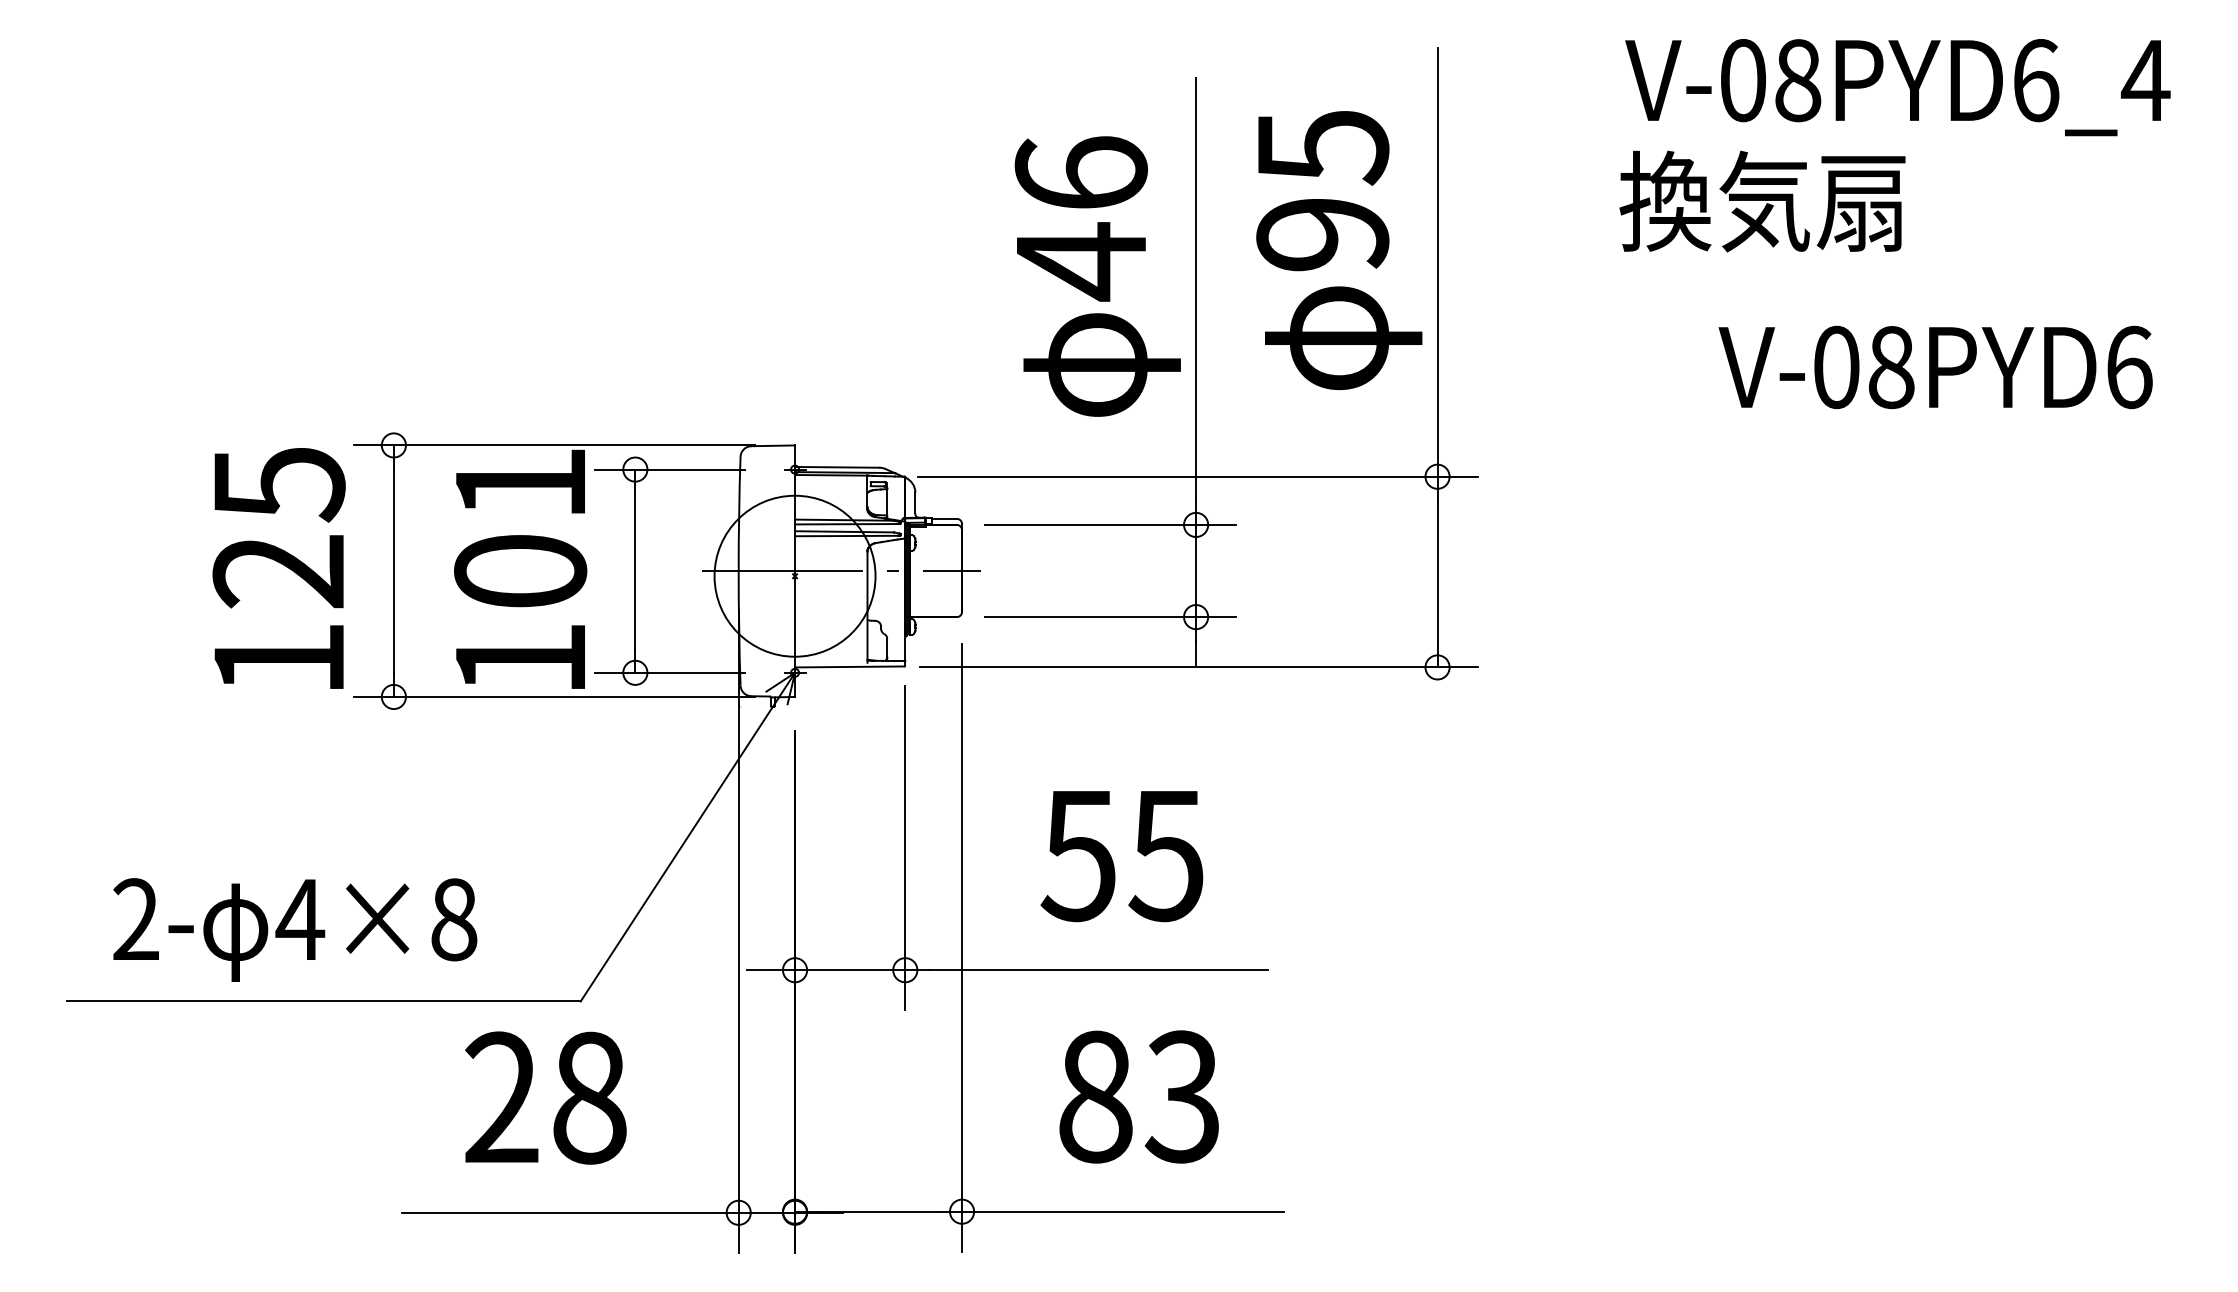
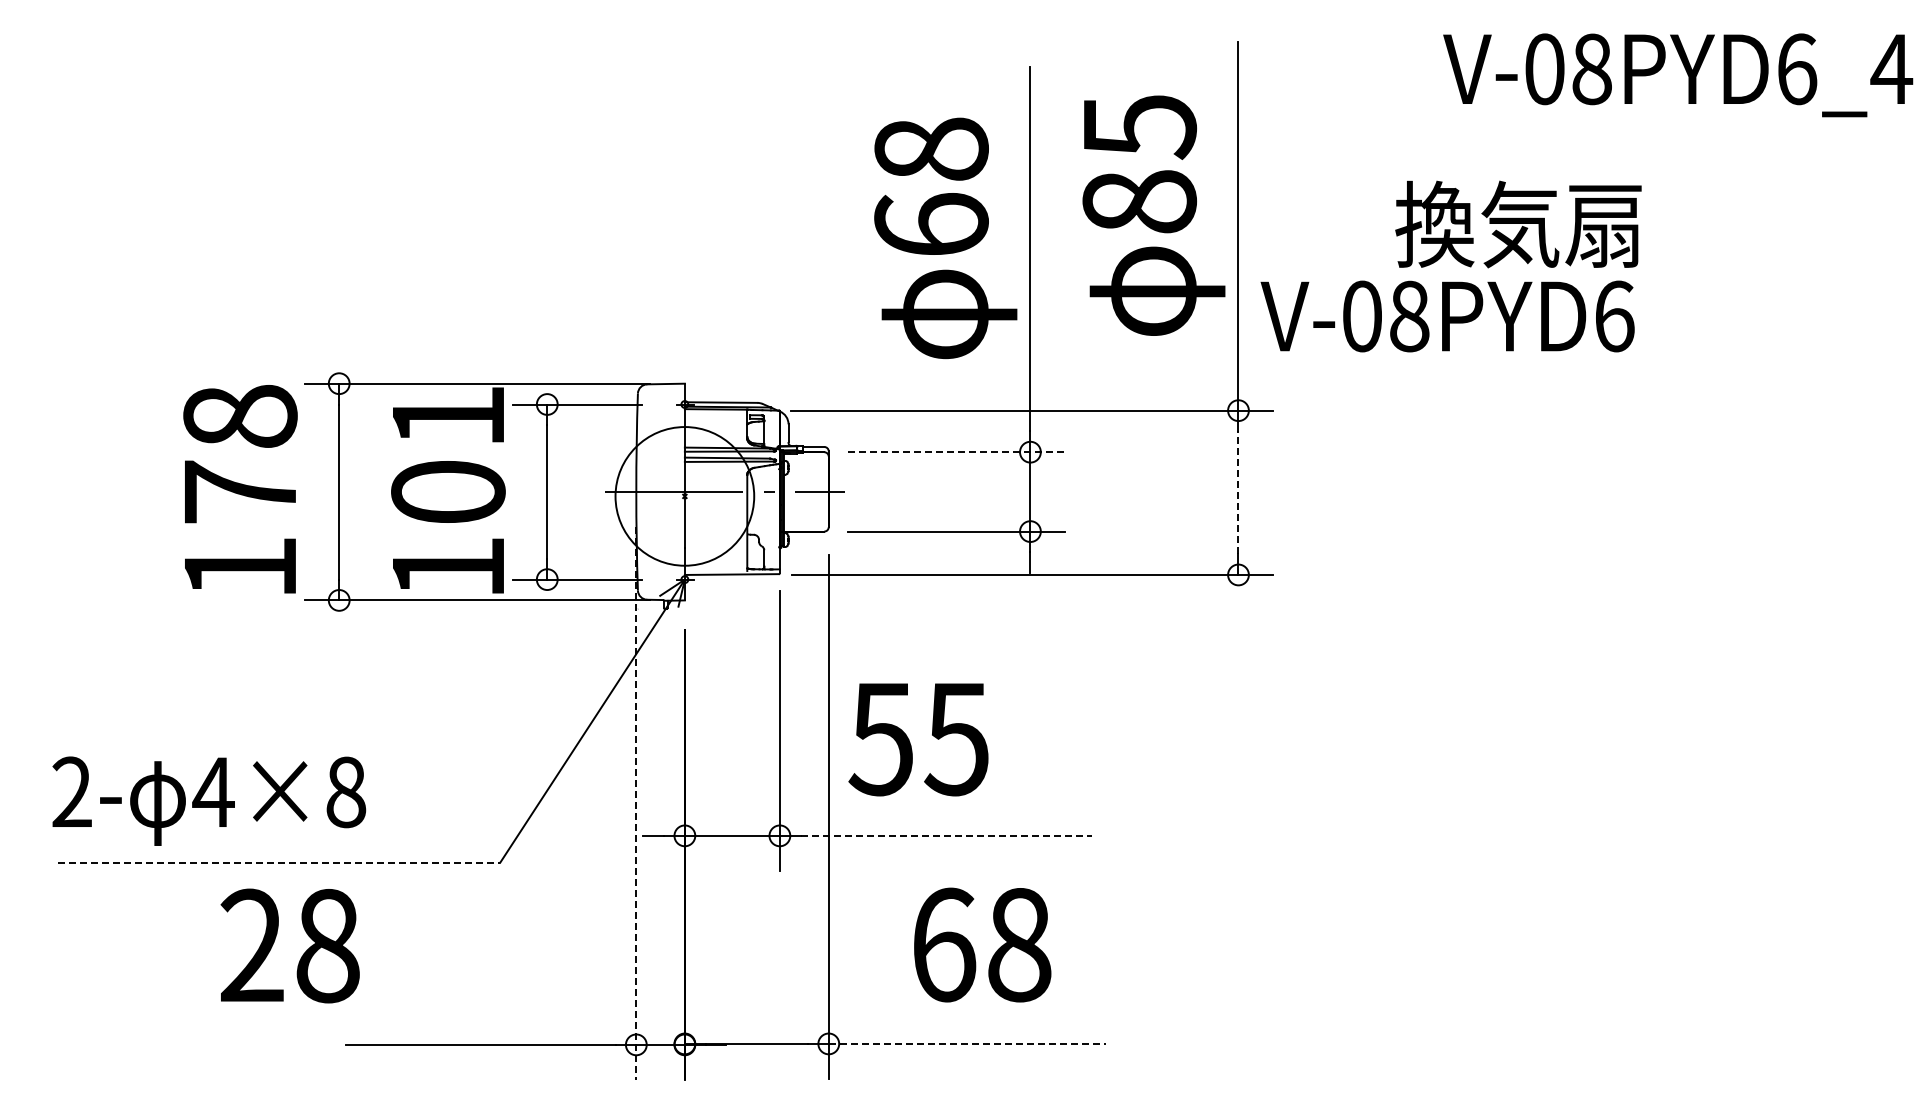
text: (1898, 87) -> (1678, 75), moved
text: (1762, 201) -> (1518, 224), moved
text: (1081, 218) -> (931, 188), 46 -> 68
text: (1322, 233) -> (1139, 201), 95 -> 85
text: (1935, 367) -> (1447, 316), moved
line: (1111, 525) -> (957, 452), solid -> dashed
text: (279, 527) -> (240, 454), 125 -> 178
line: (1437, 571) -> (1238, 492), solid -> dashed
text: (1121, 856) -> (918, 739), moved
text: (295, 929) -> (209, 800), moved
line: (738, 932) -> (636, 803), solid -> dashed
line: (1098, 969) -> (946, 835), solid -> dashed
line: (324, 1001) -> (279, 862), solid -> dashed
text: (1139, 1096) -> (981, 944), 83 -> 68
text: (545, 1097) -> (289, 945), moved
line: (1123, 1211) -> (967, 1043), solid -> dashed

